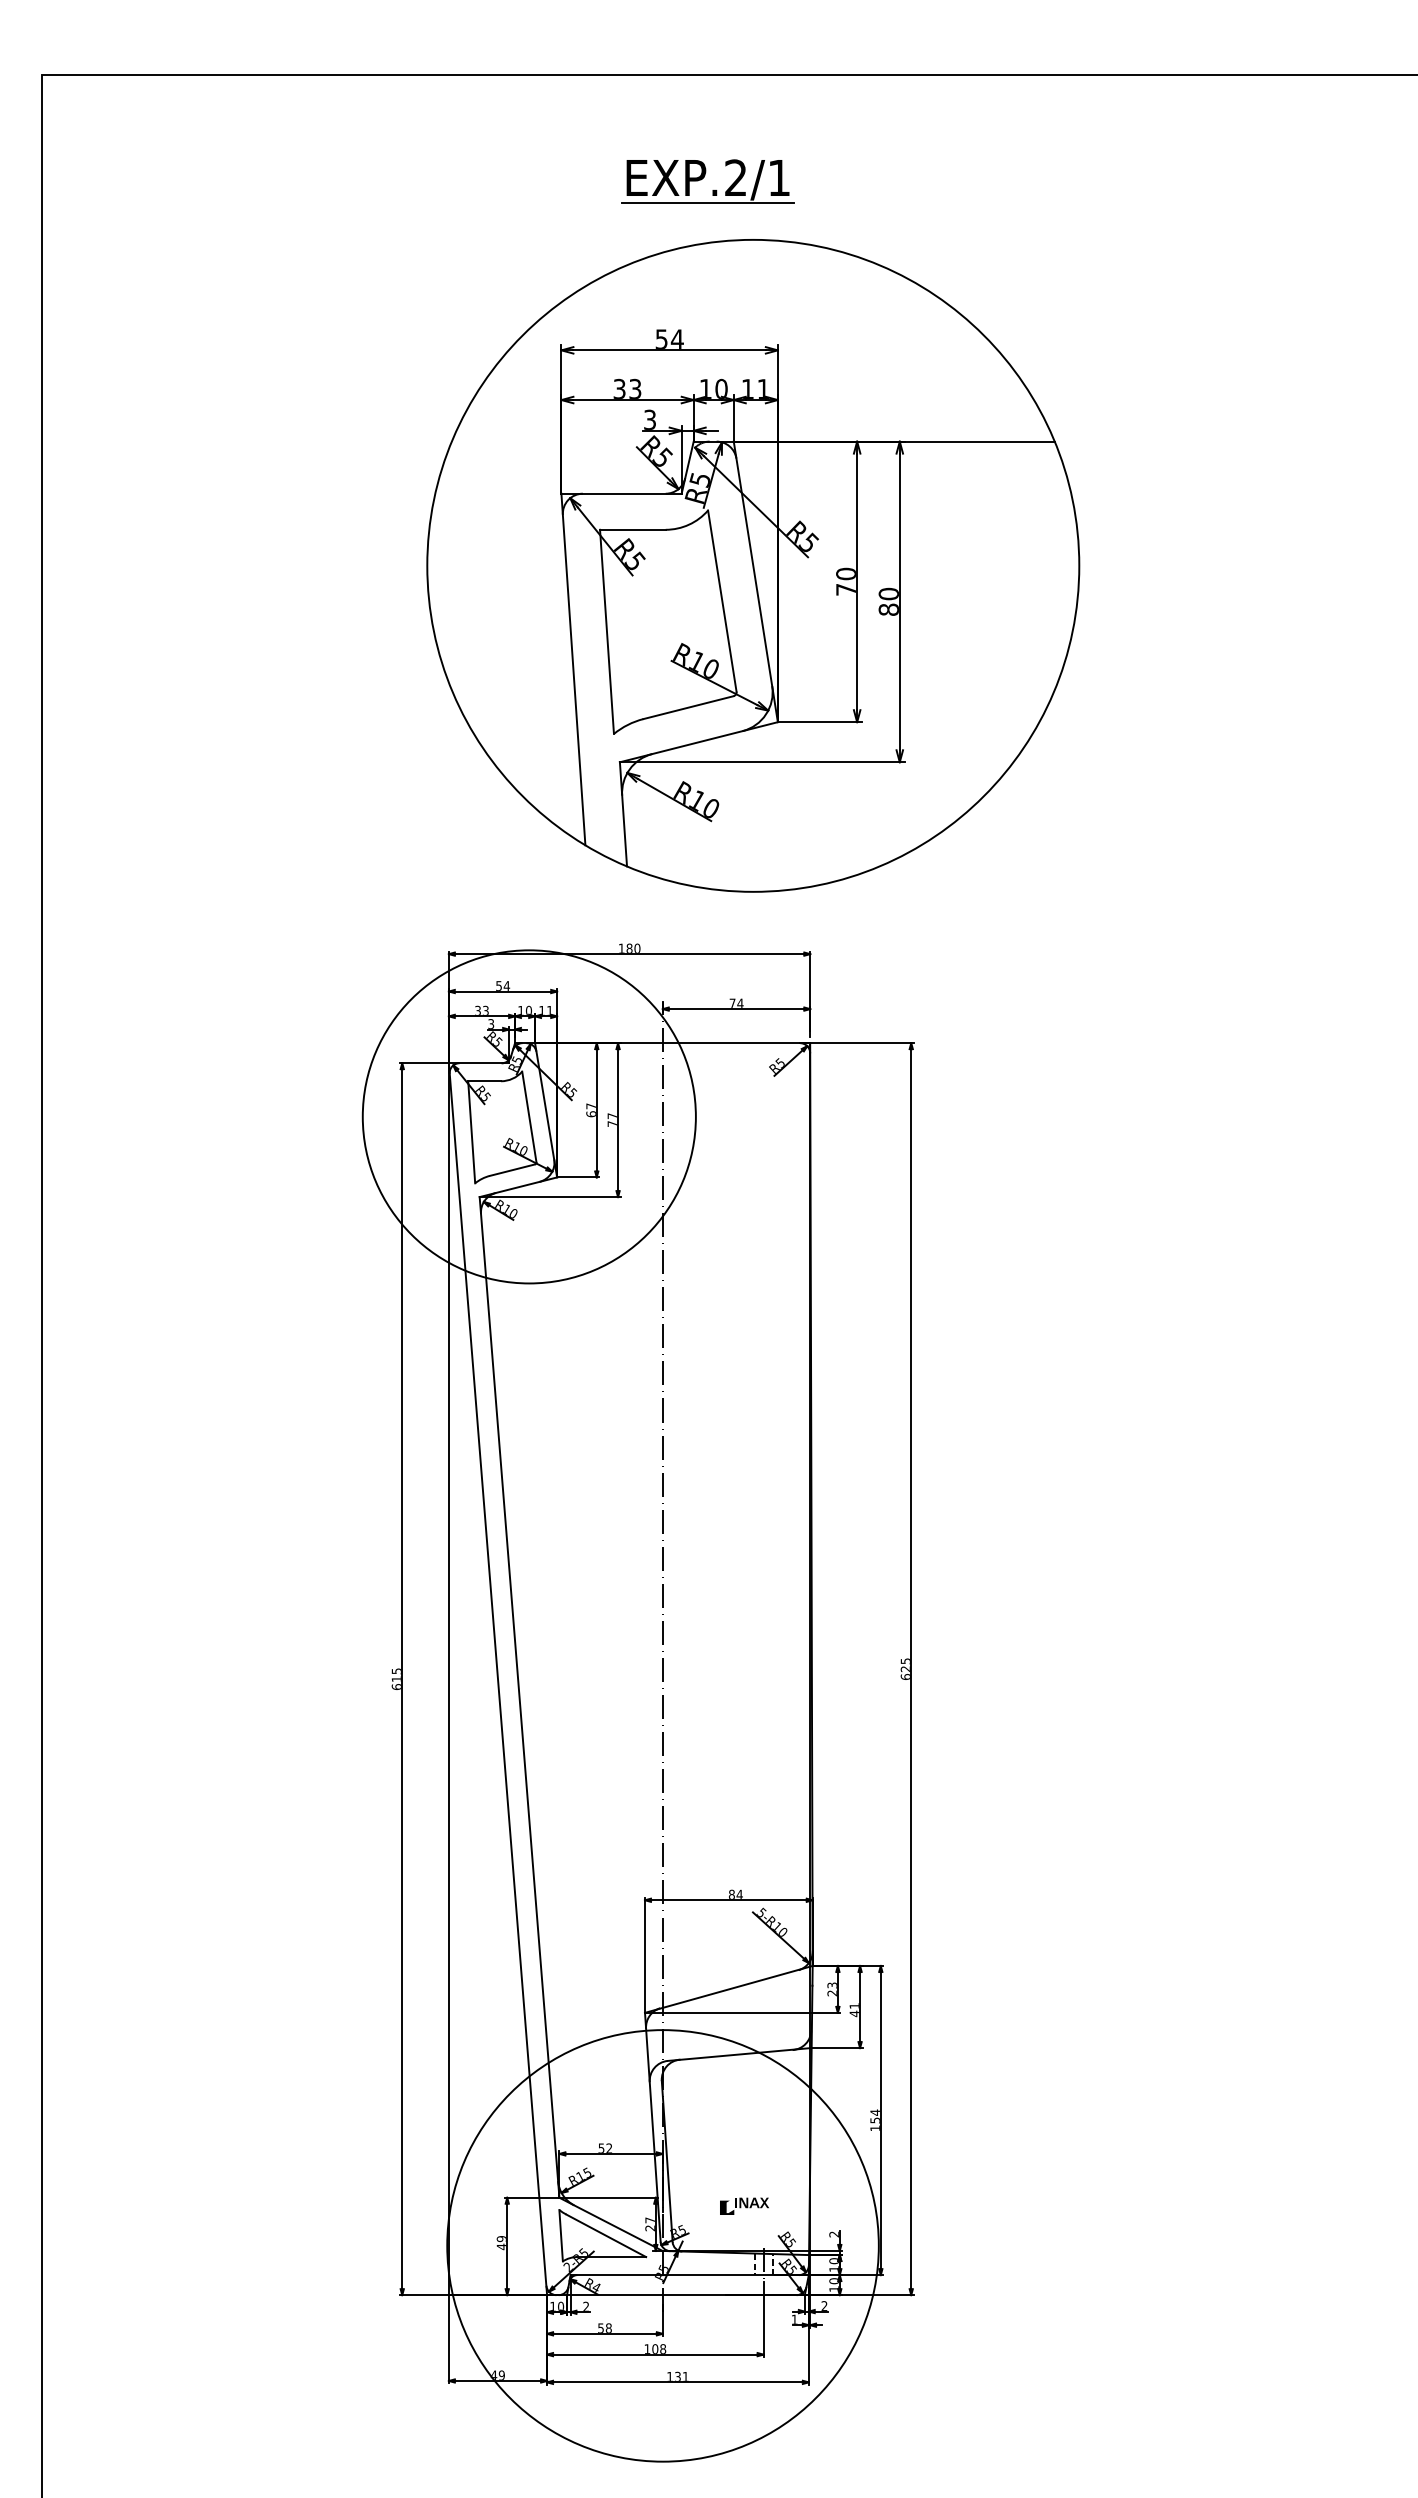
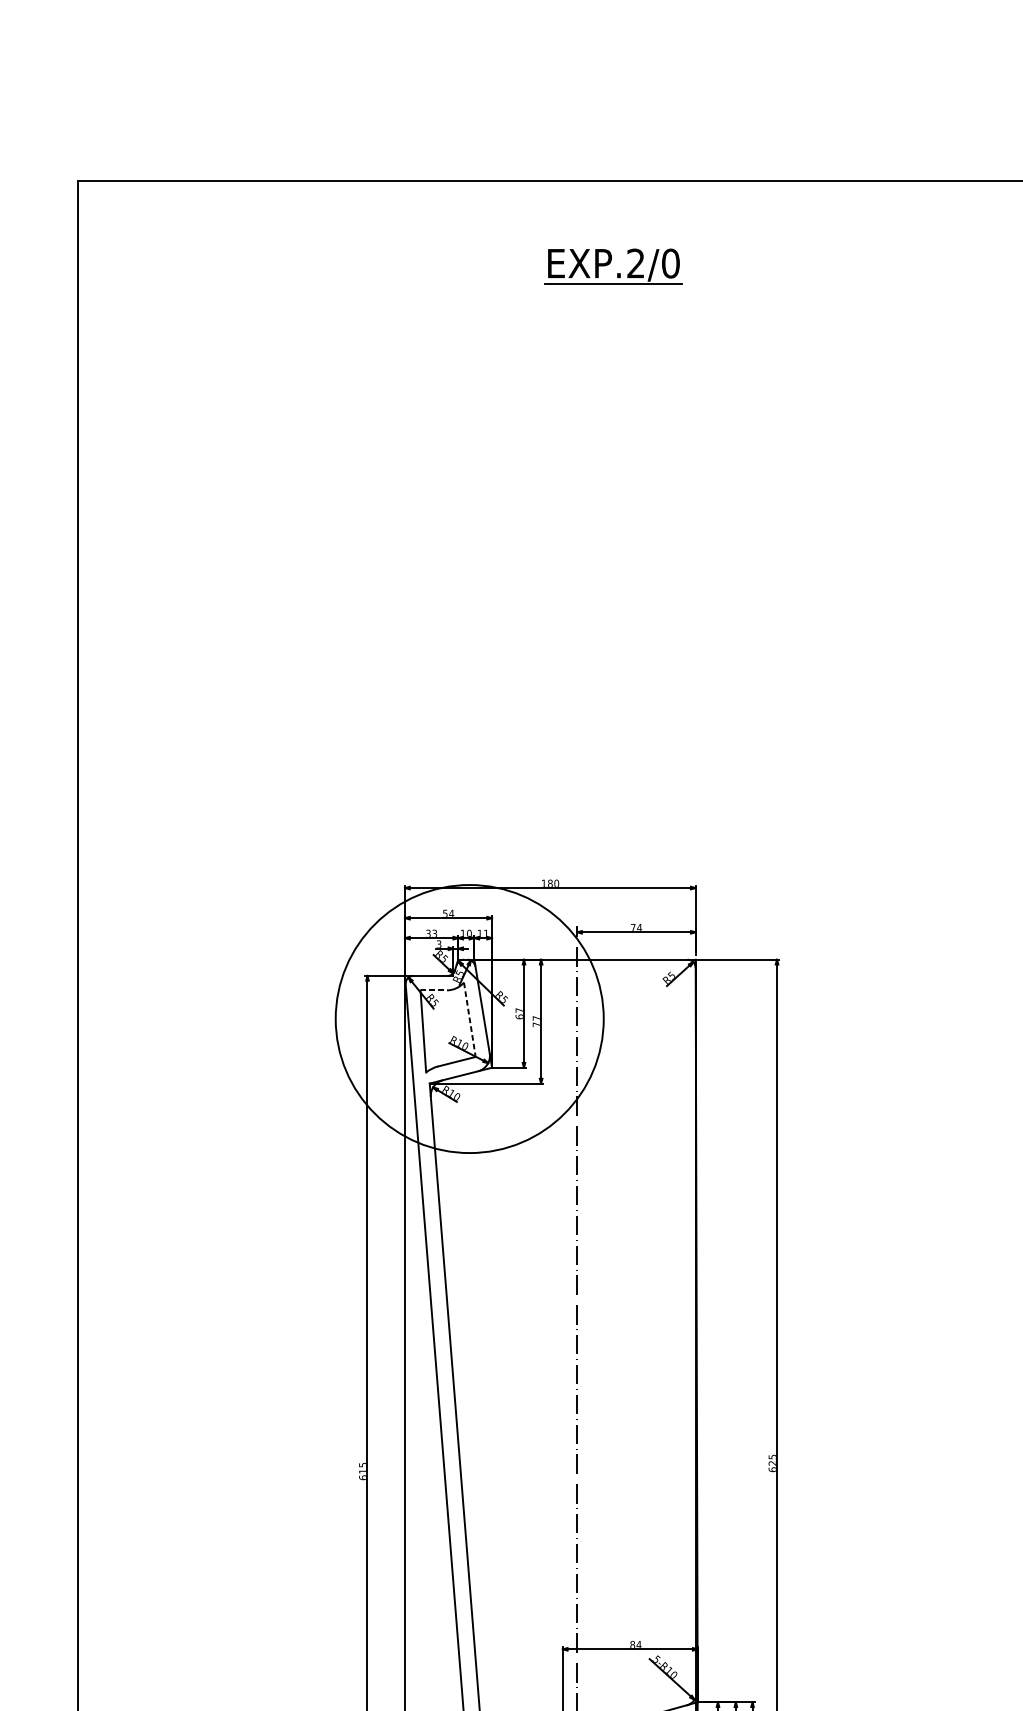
text: (779, 177) -> (671, 263), EXP.2/1 -> EXP.2/0
part: (753, 565) -> (650, 575), removed
line: (485, 1081) -> (434, 990), solid -> dashed
line: (529, 1116) -> (469, 1018), solid -> dashed

